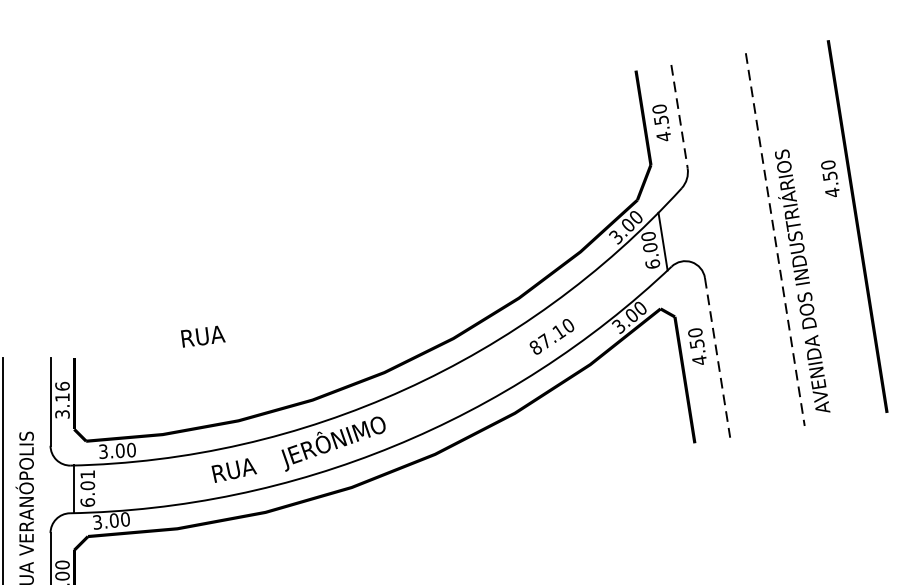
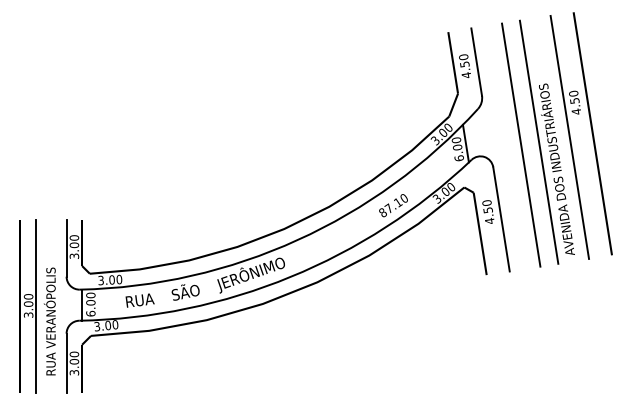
line: (679, 117) -> (476, 62), dashed -> solid
line: (821, 230) -> (569, 136), added
line: (775, 239) -> (539, 142), dashed -> solid
line: (748, 242) -> (521, 144), added
text: (202, 336) -> (139, 300), moved
line: (717, 358) -> (501, 219), dashed -> solid
text: (62, 391) -> (74, 241), 3.16 -> 3.00
text: (234, 469) -> (186, 292), RUA -> SÃO
text: (87, 474) -> (90, 295), 6.01 -> 6.00

